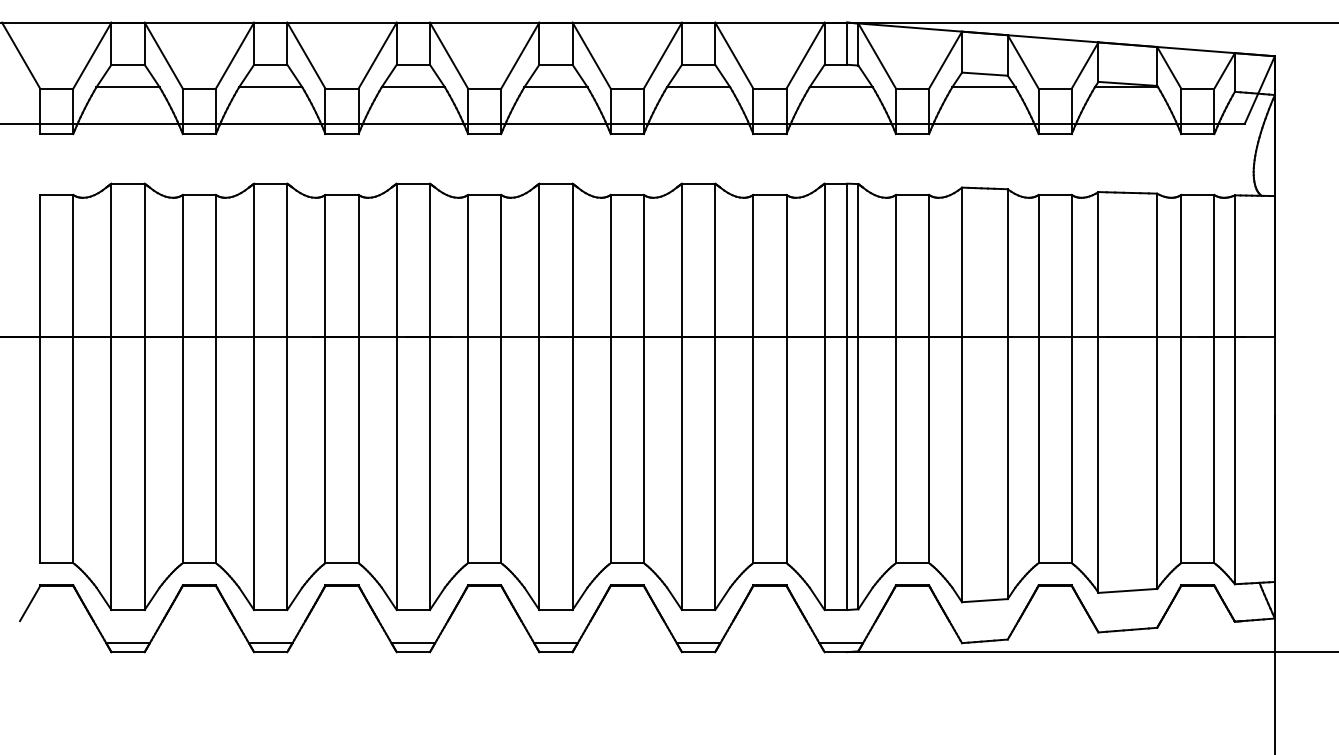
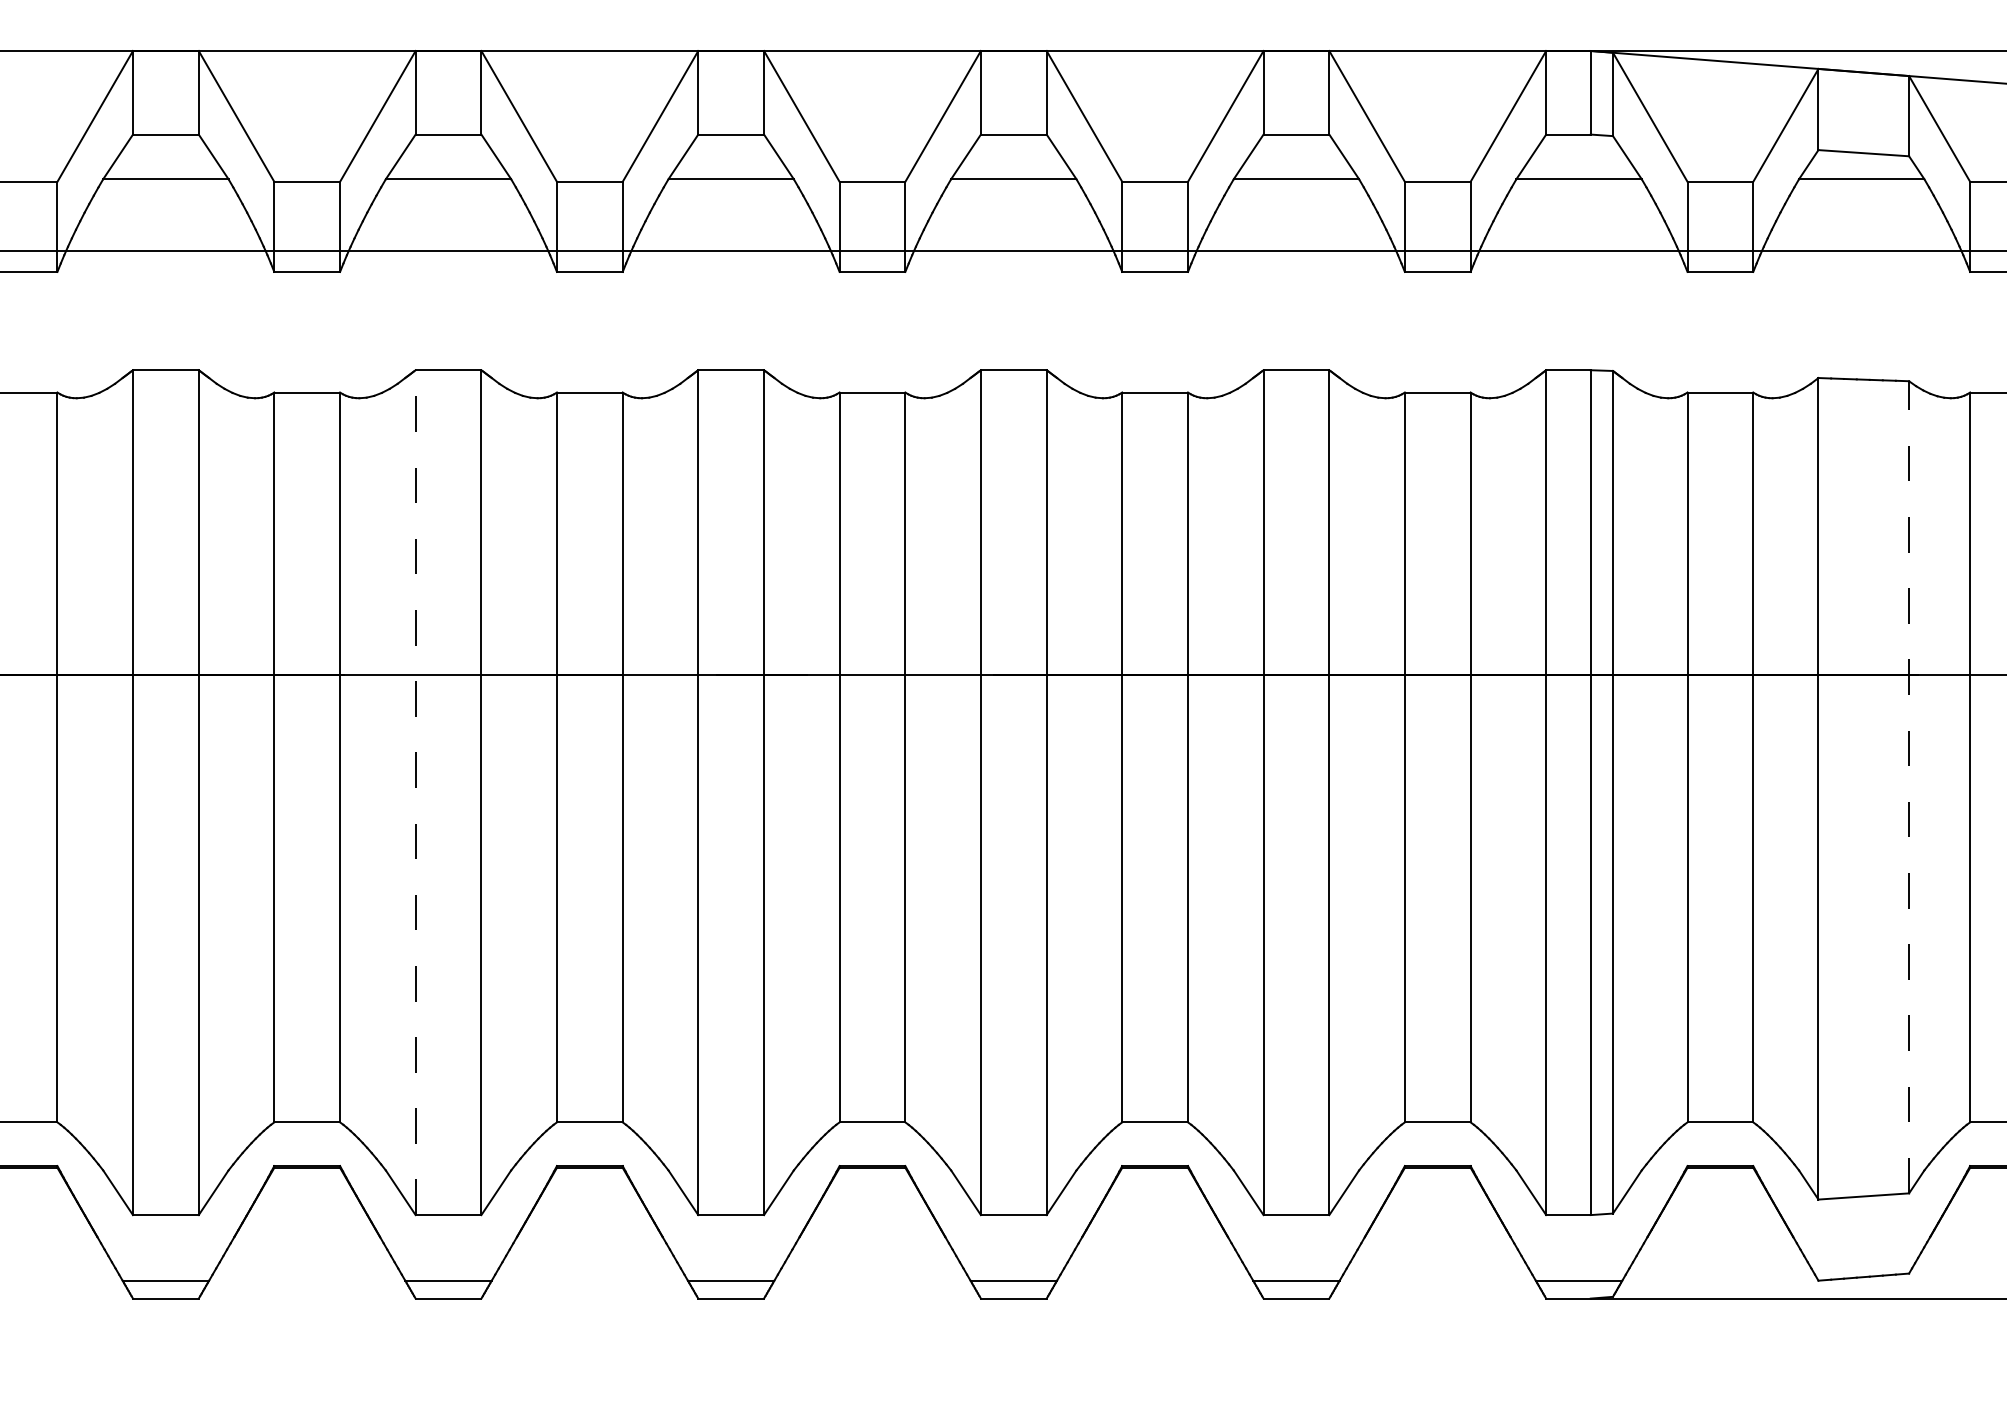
line: (1007, 394) -> (1908, 787), solid -> dashed
line: (254, 396) -> (416, 791), solid -> dashed

